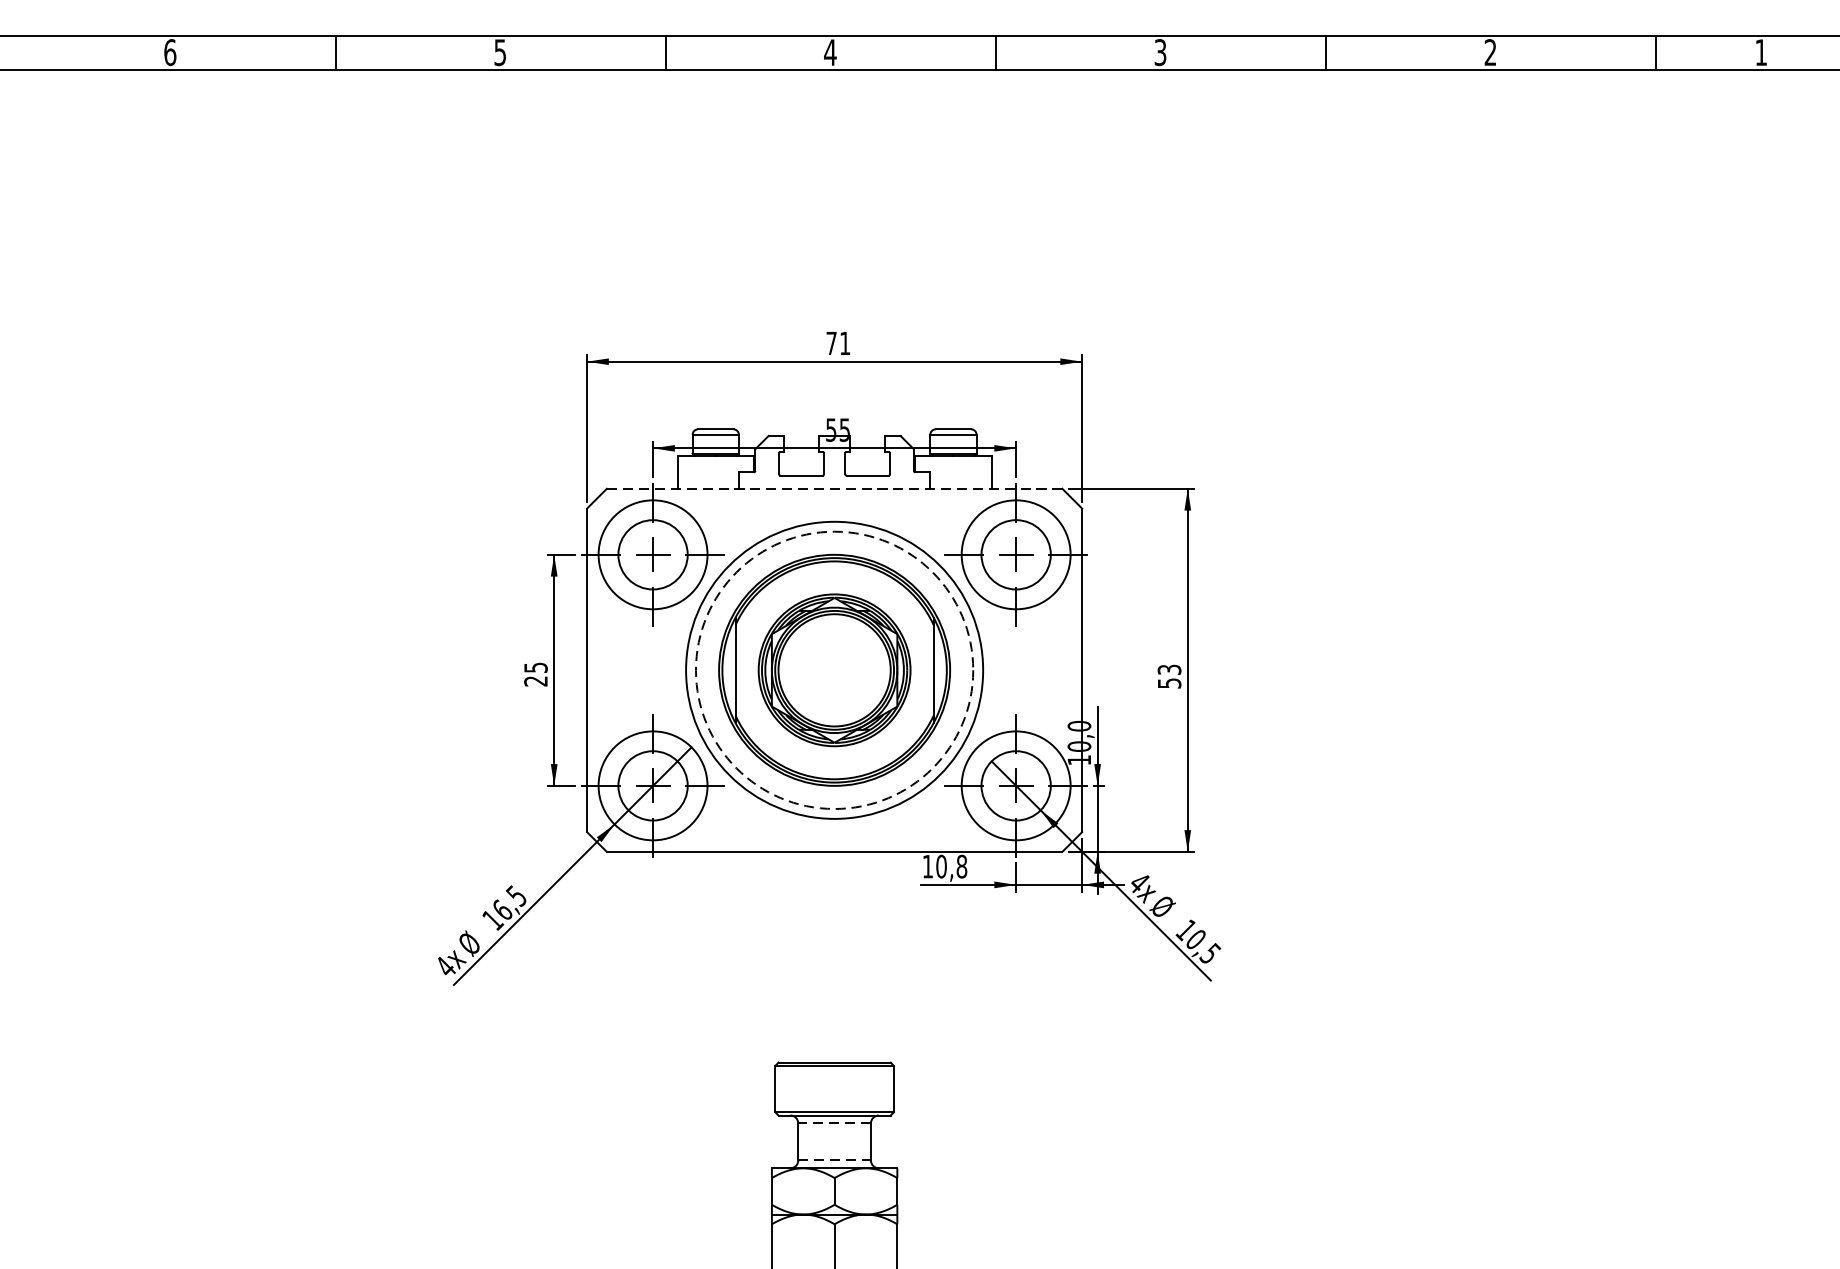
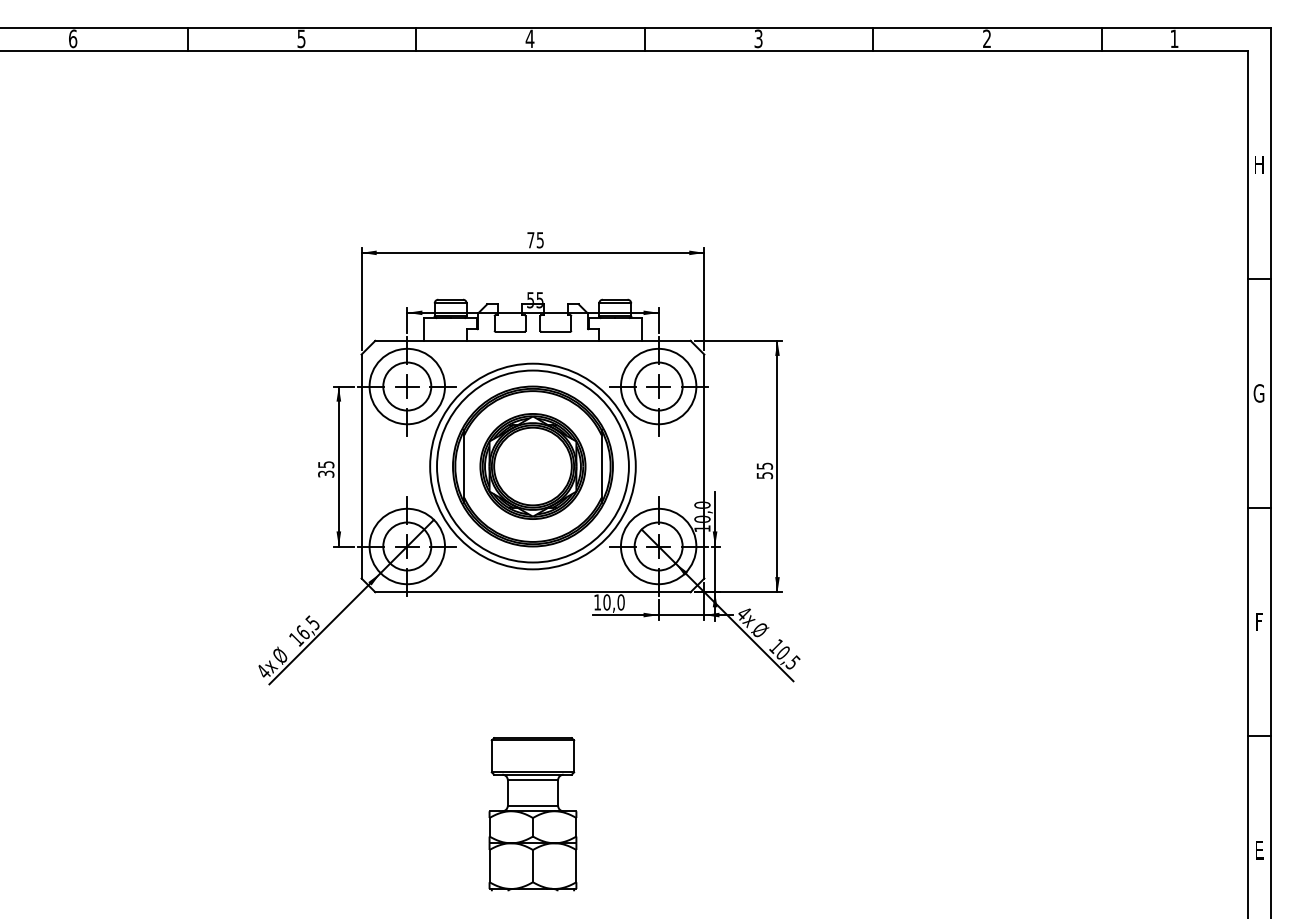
text: (844, 343) -> (539, 240), 71 -> 75
line: (833, 488) -> (532, 340), dashed -> solid
text: (1169, 668) -> (764, 465), 53 -> 55
circle: (833, 670) -> (532, 466), dashed -> solid
text: (536, 680) -> (326, 473), 25 -> 35
text: (961, 866) -> (620, 602), 10,8 -> 10,0
line: (833, 1123) -> (532, 780), dashed -> solid
line: (835, 1159) -> (533, 805), dashed -> solid

